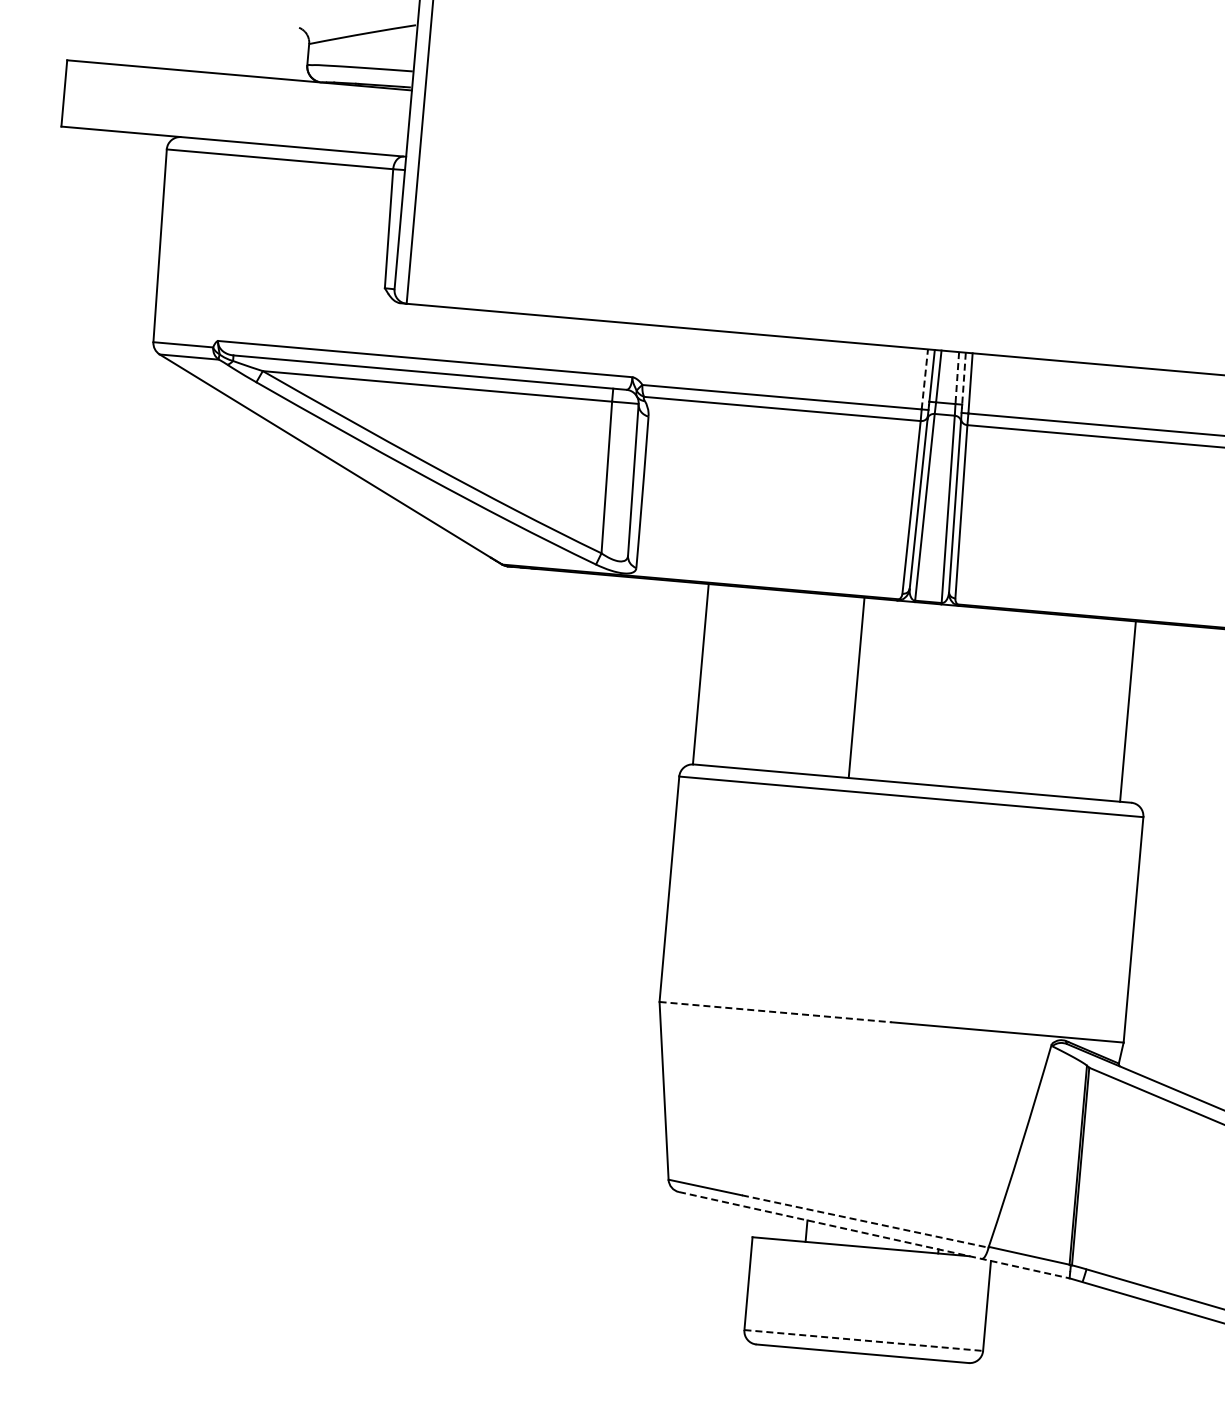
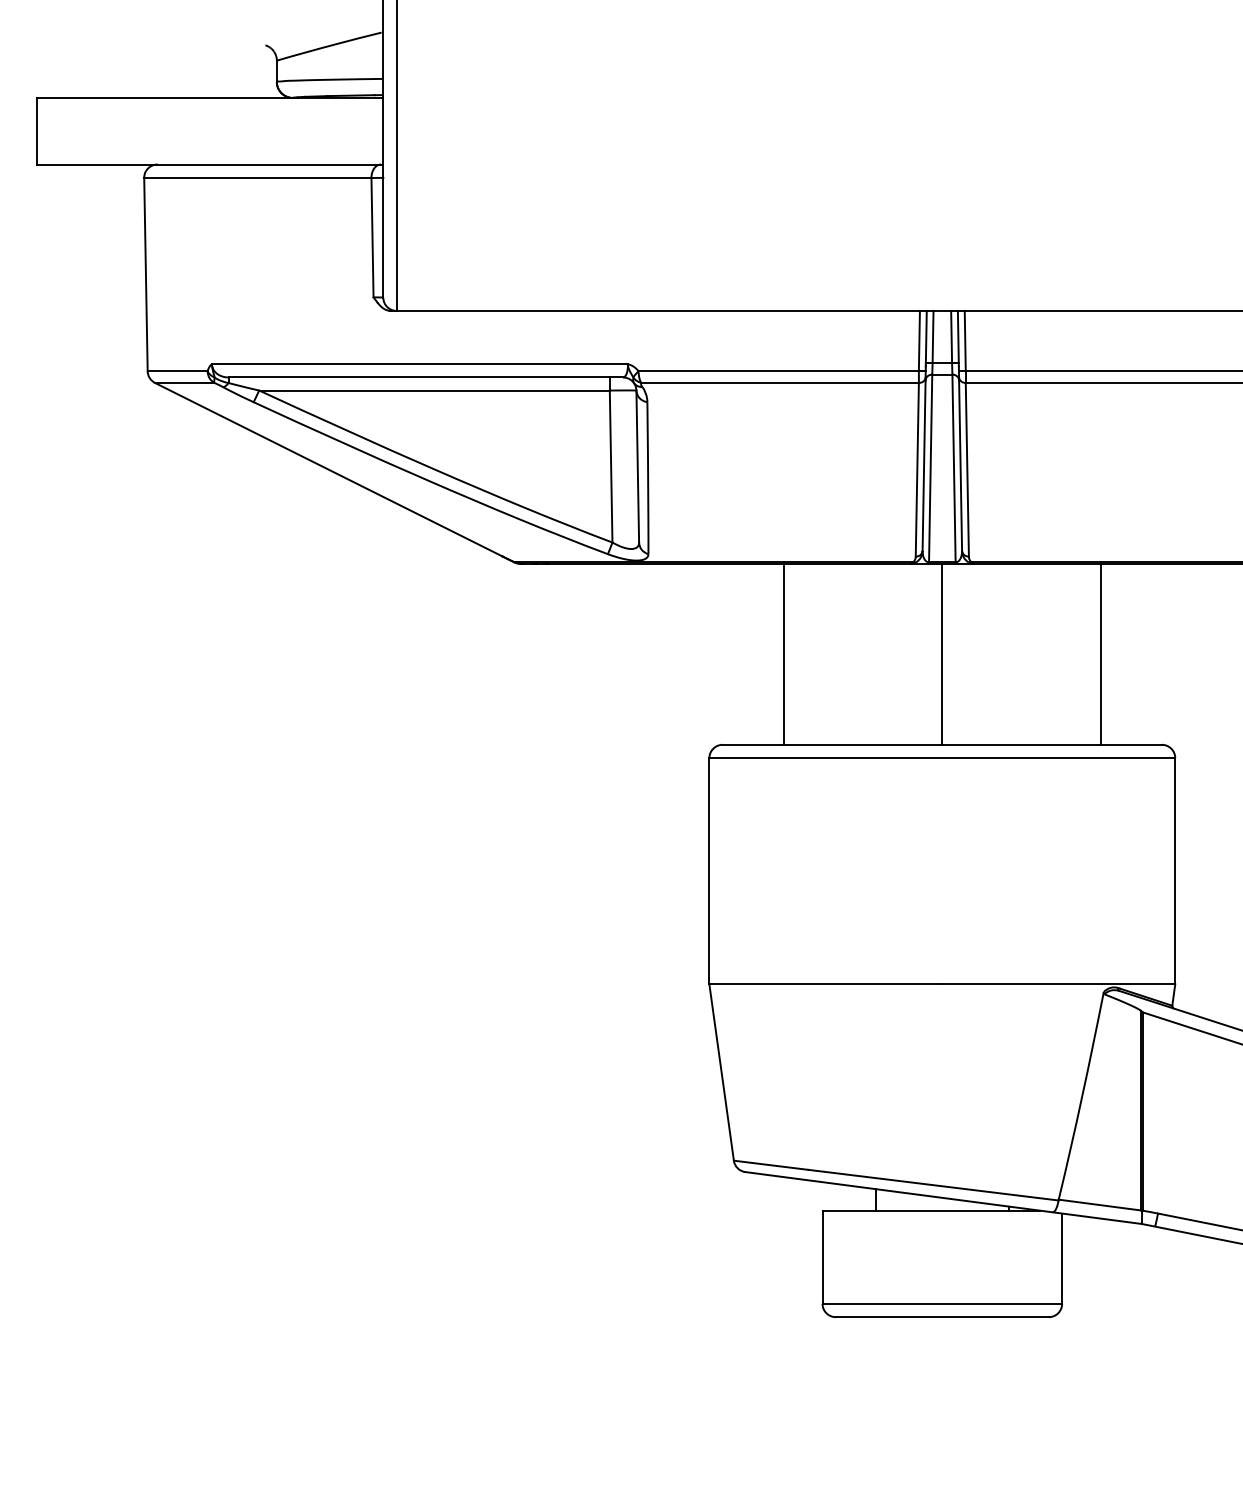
line: (924, 378) -> (919, 340), dashed -> solid
line: (957, 378) -> (951, 337), dashed -> solid
line: (964, 379) -> (958, 337), dashed -> solid
line: (700, 673) -> (783, 653), moved
line: (856, 687) -> (942, 653), moved
line: (1127, 710) -> (1100, 653), moved
line: (776, 1012) -> (826, 984), dashed -> solid
line: (865, 1221) -> (933, 1185), dashed -> solid
line: (875, 1235) -> (944, 1198), dashed -> solid
line: (863, 1340) -> (942, 1303), dashed -> solid

